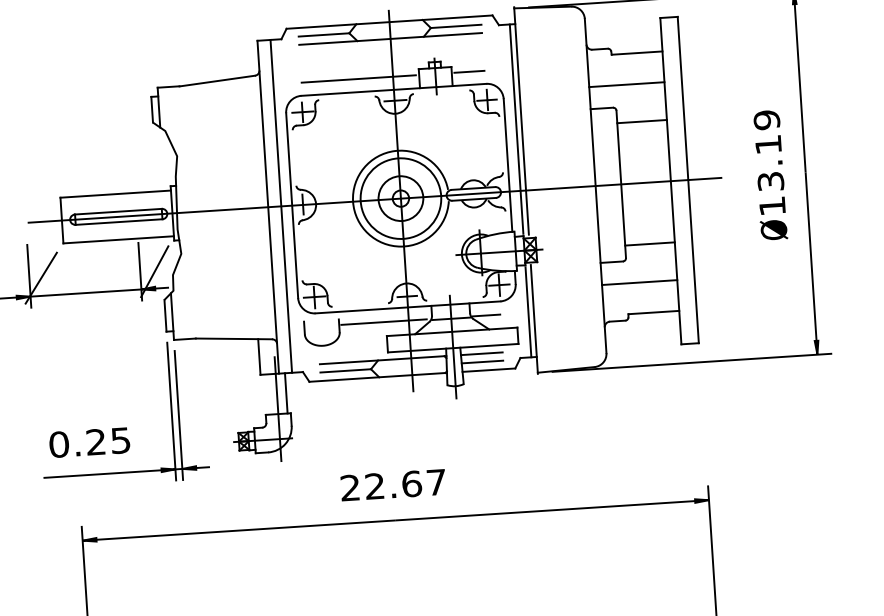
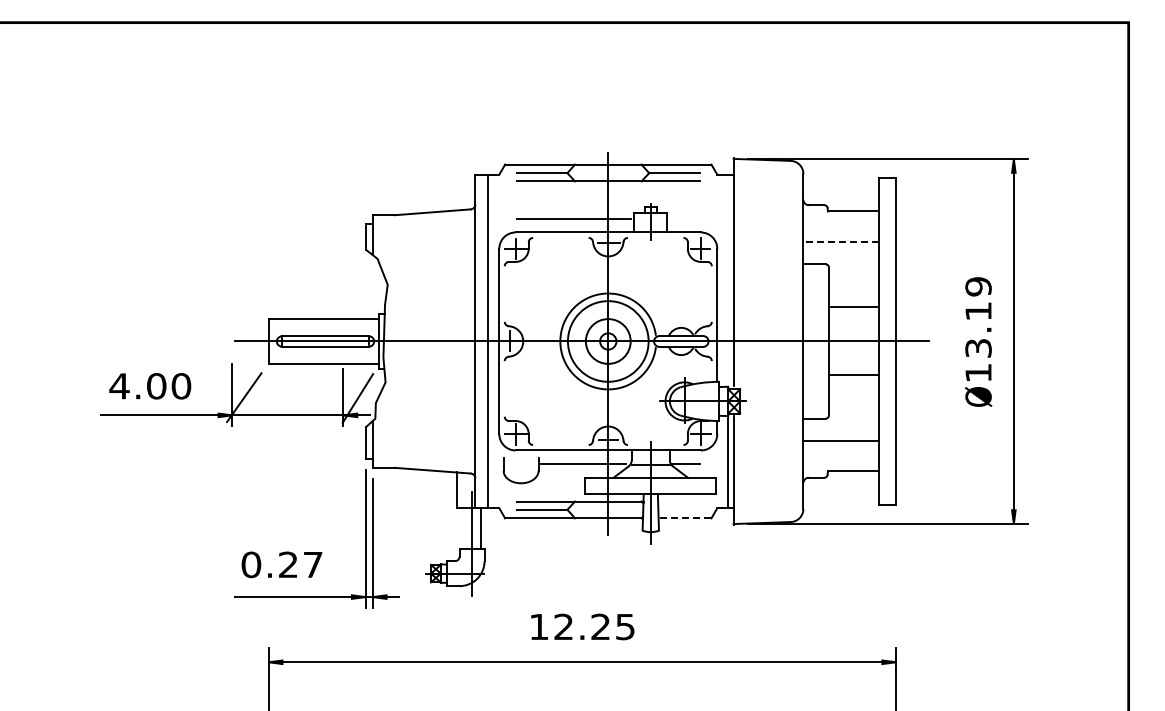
line: (469, 71) -> (684, 219), removed
line: (627, 84) -> (841, 242), solid -> dashed
line: (641, 121) -> (853, 307), moved
line: (516, 129) -> (728, 279), removed
line: (649, 243) -> (853, 374), moved
line: (481, 353) -> (678, 501), removed
line: (481, 361) -> (678, 509), removed
line: (488, 370) -> (684, 518), solid -> dashed
text: (120, 441) -> (312, 565), 0.25 -> 0.27
text: (392, 484) -> (581, 626), 22.67 -> 12.25

